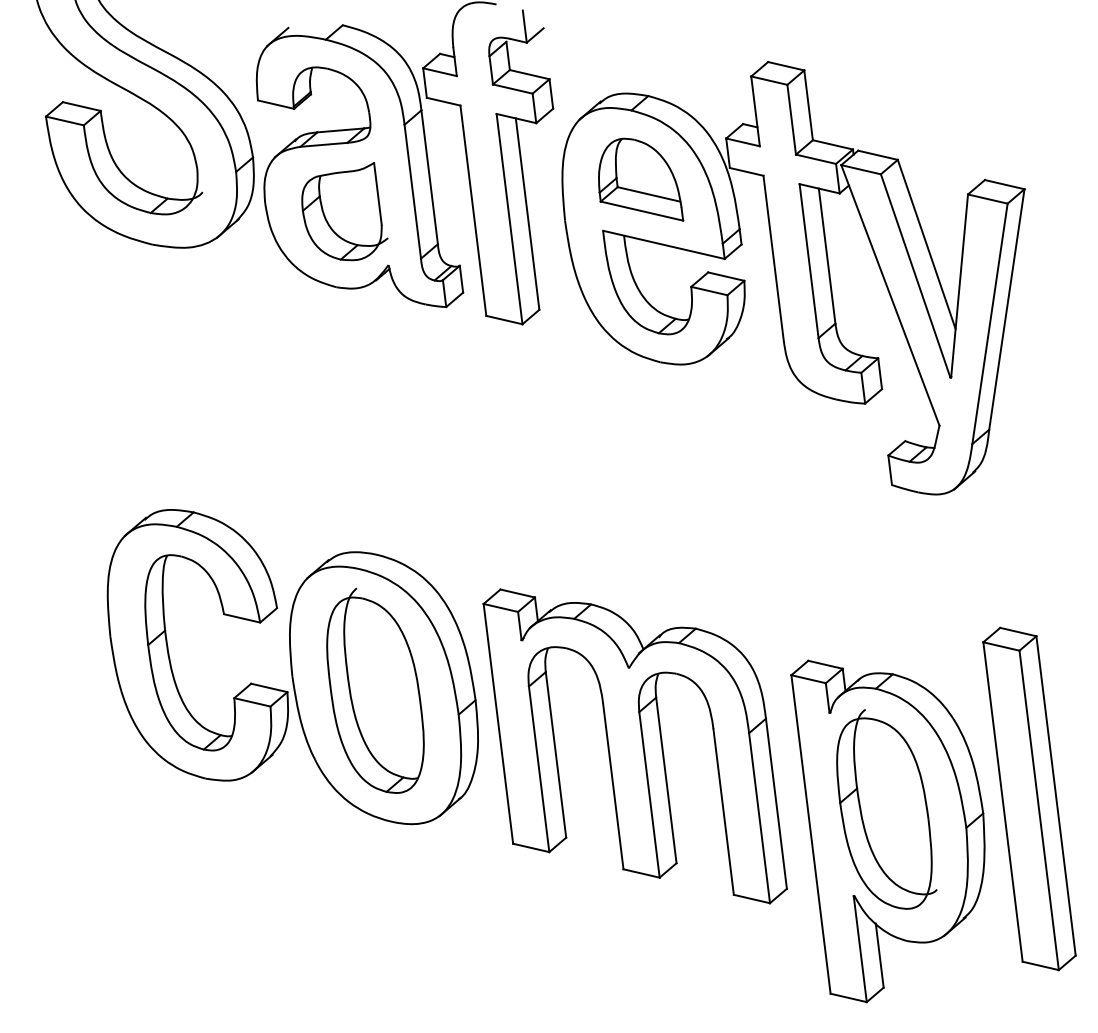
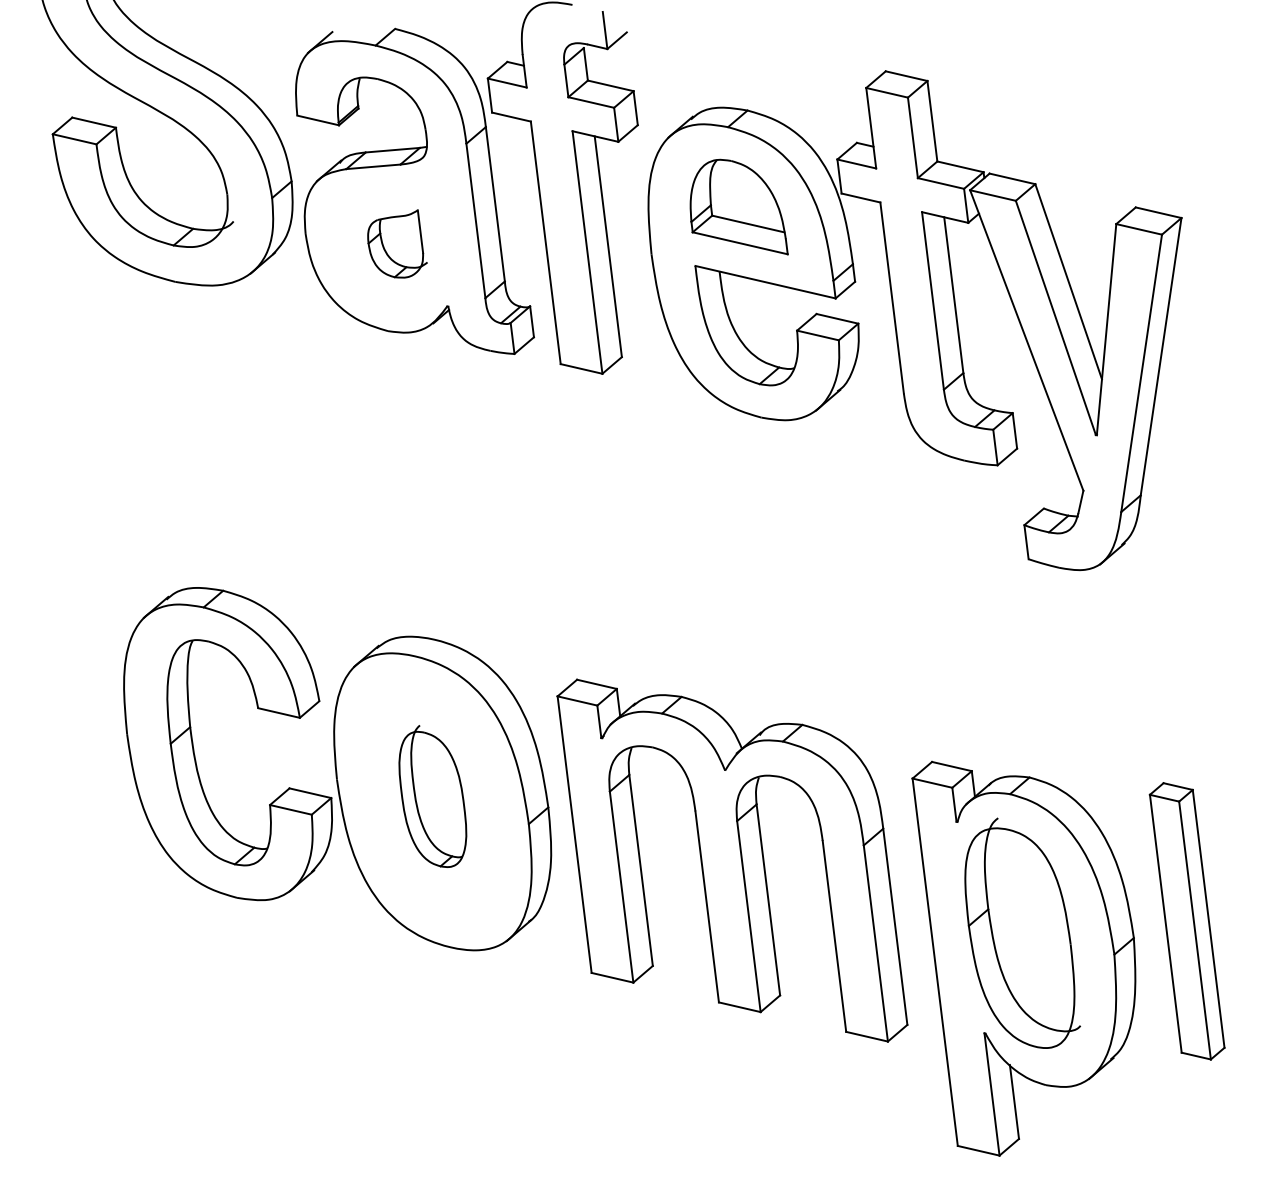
part: (344, 211) -> (397, 243), size x0.6
part: (375, 690) -> (432, 796), size x0.6
part: (1029, 798) -> (1187, 920), size x0.7

